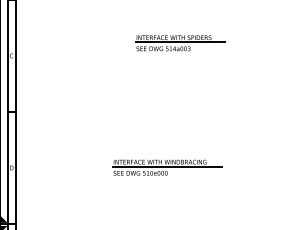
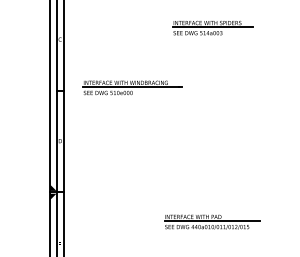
part: (167, 167) -> (132, 87), moved

